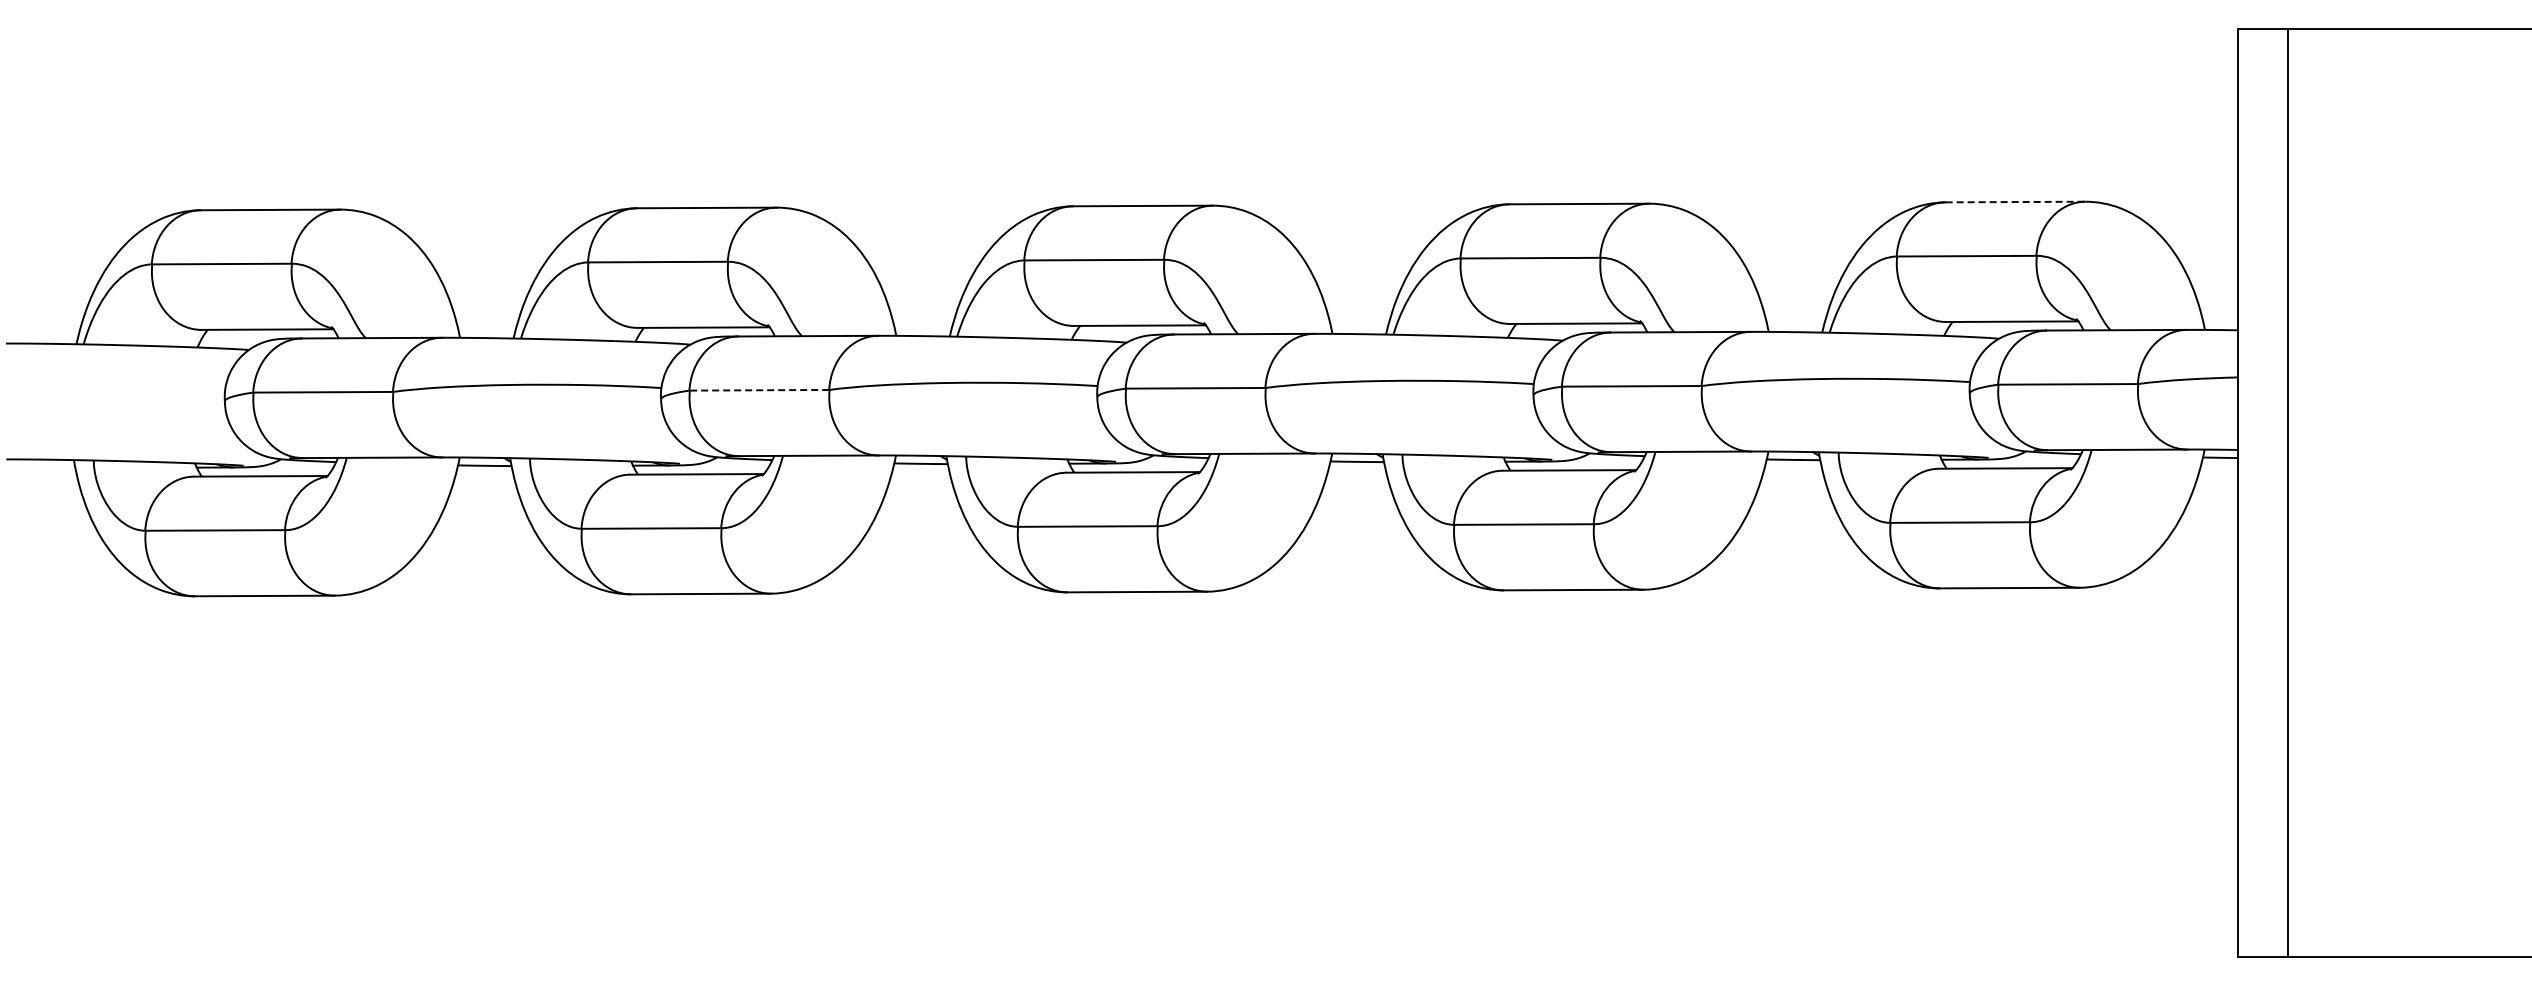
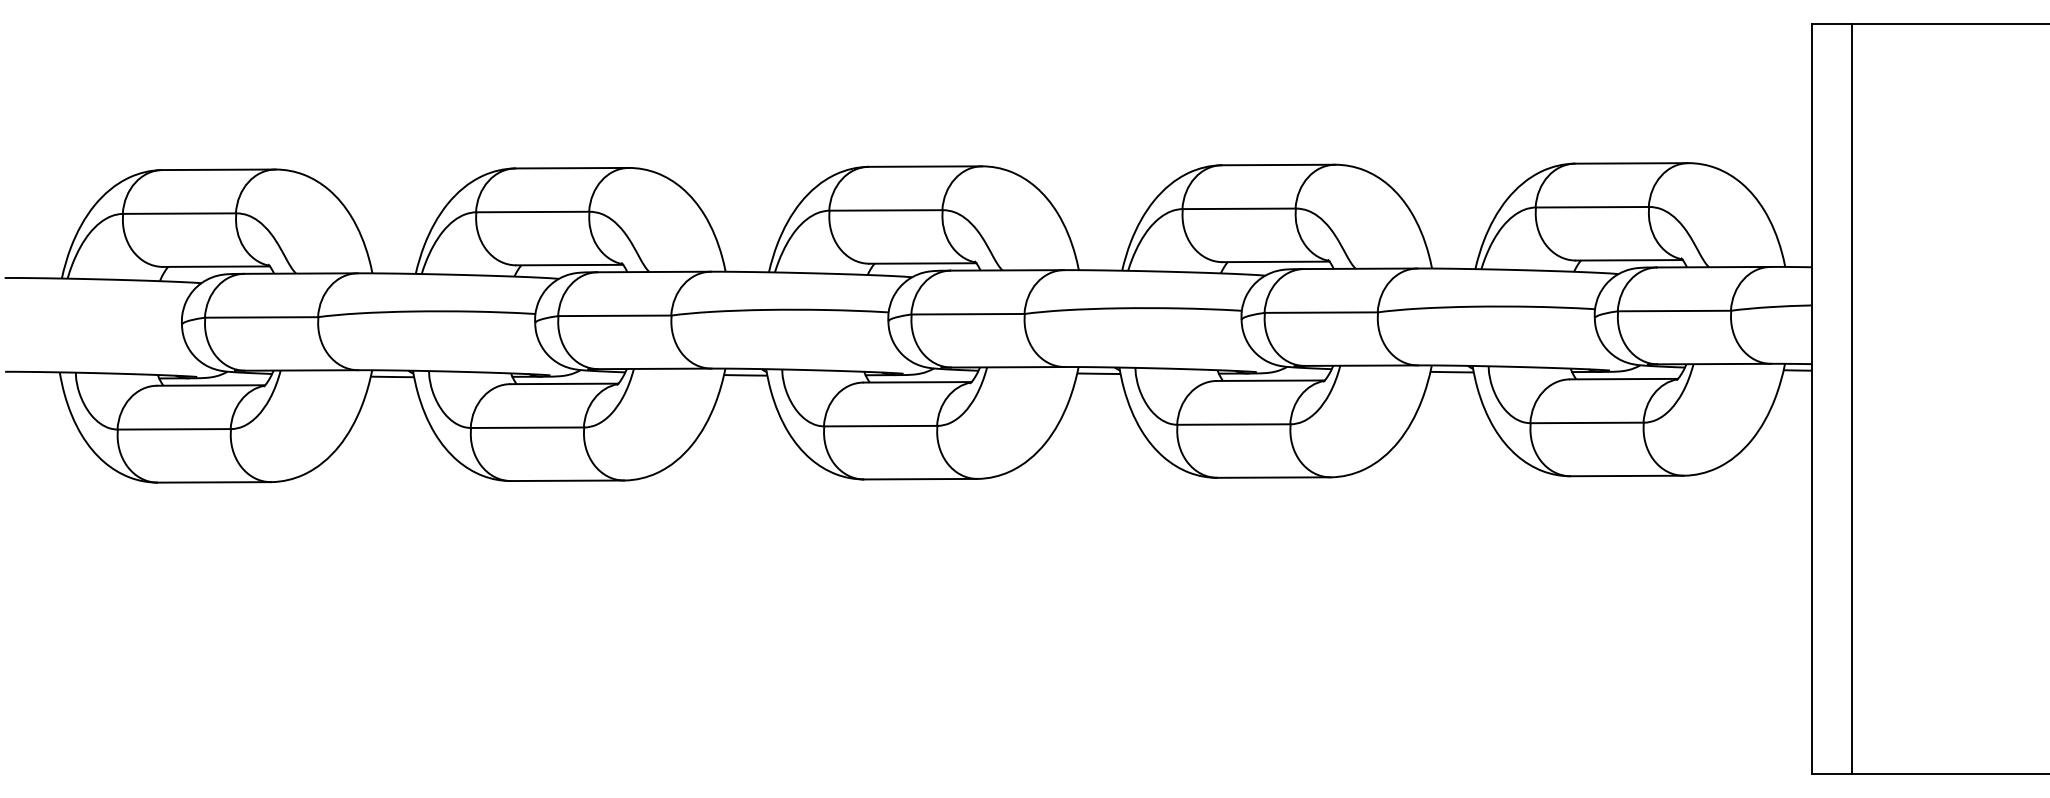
line: (2015, 202) -> (1631, 163), dashed -> solid
line: (759, 390) -> (614, 316), dashed -> solid

